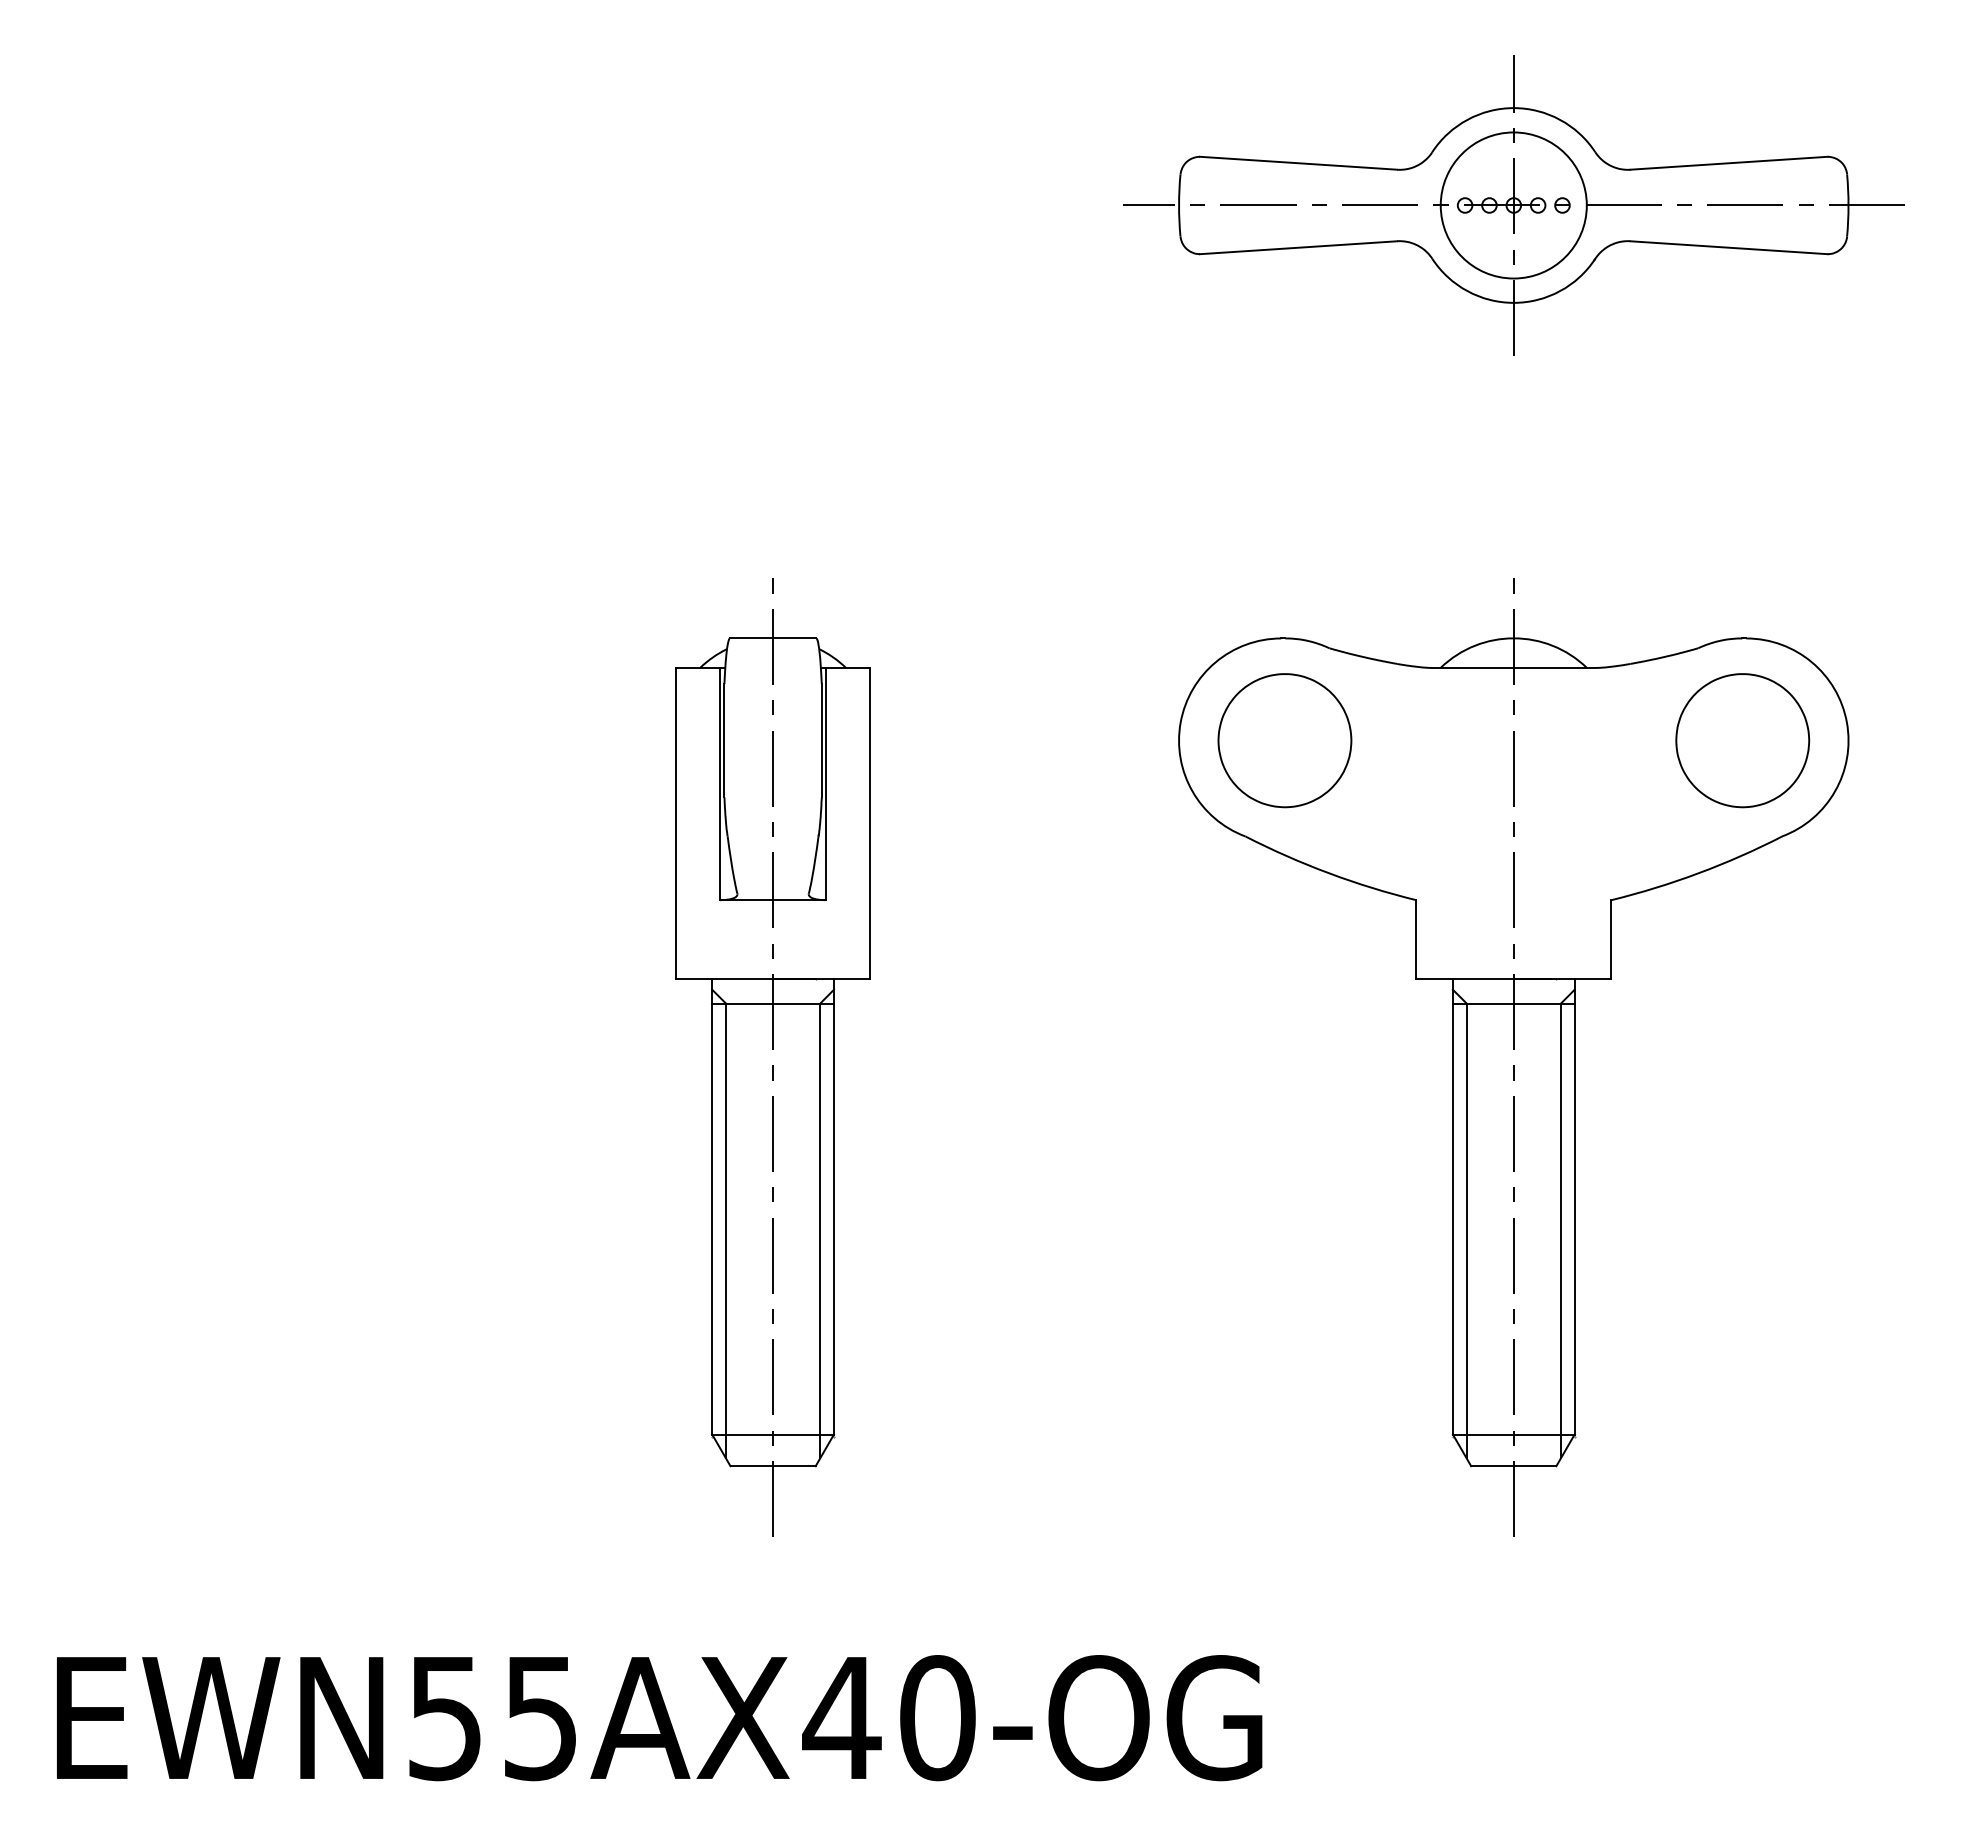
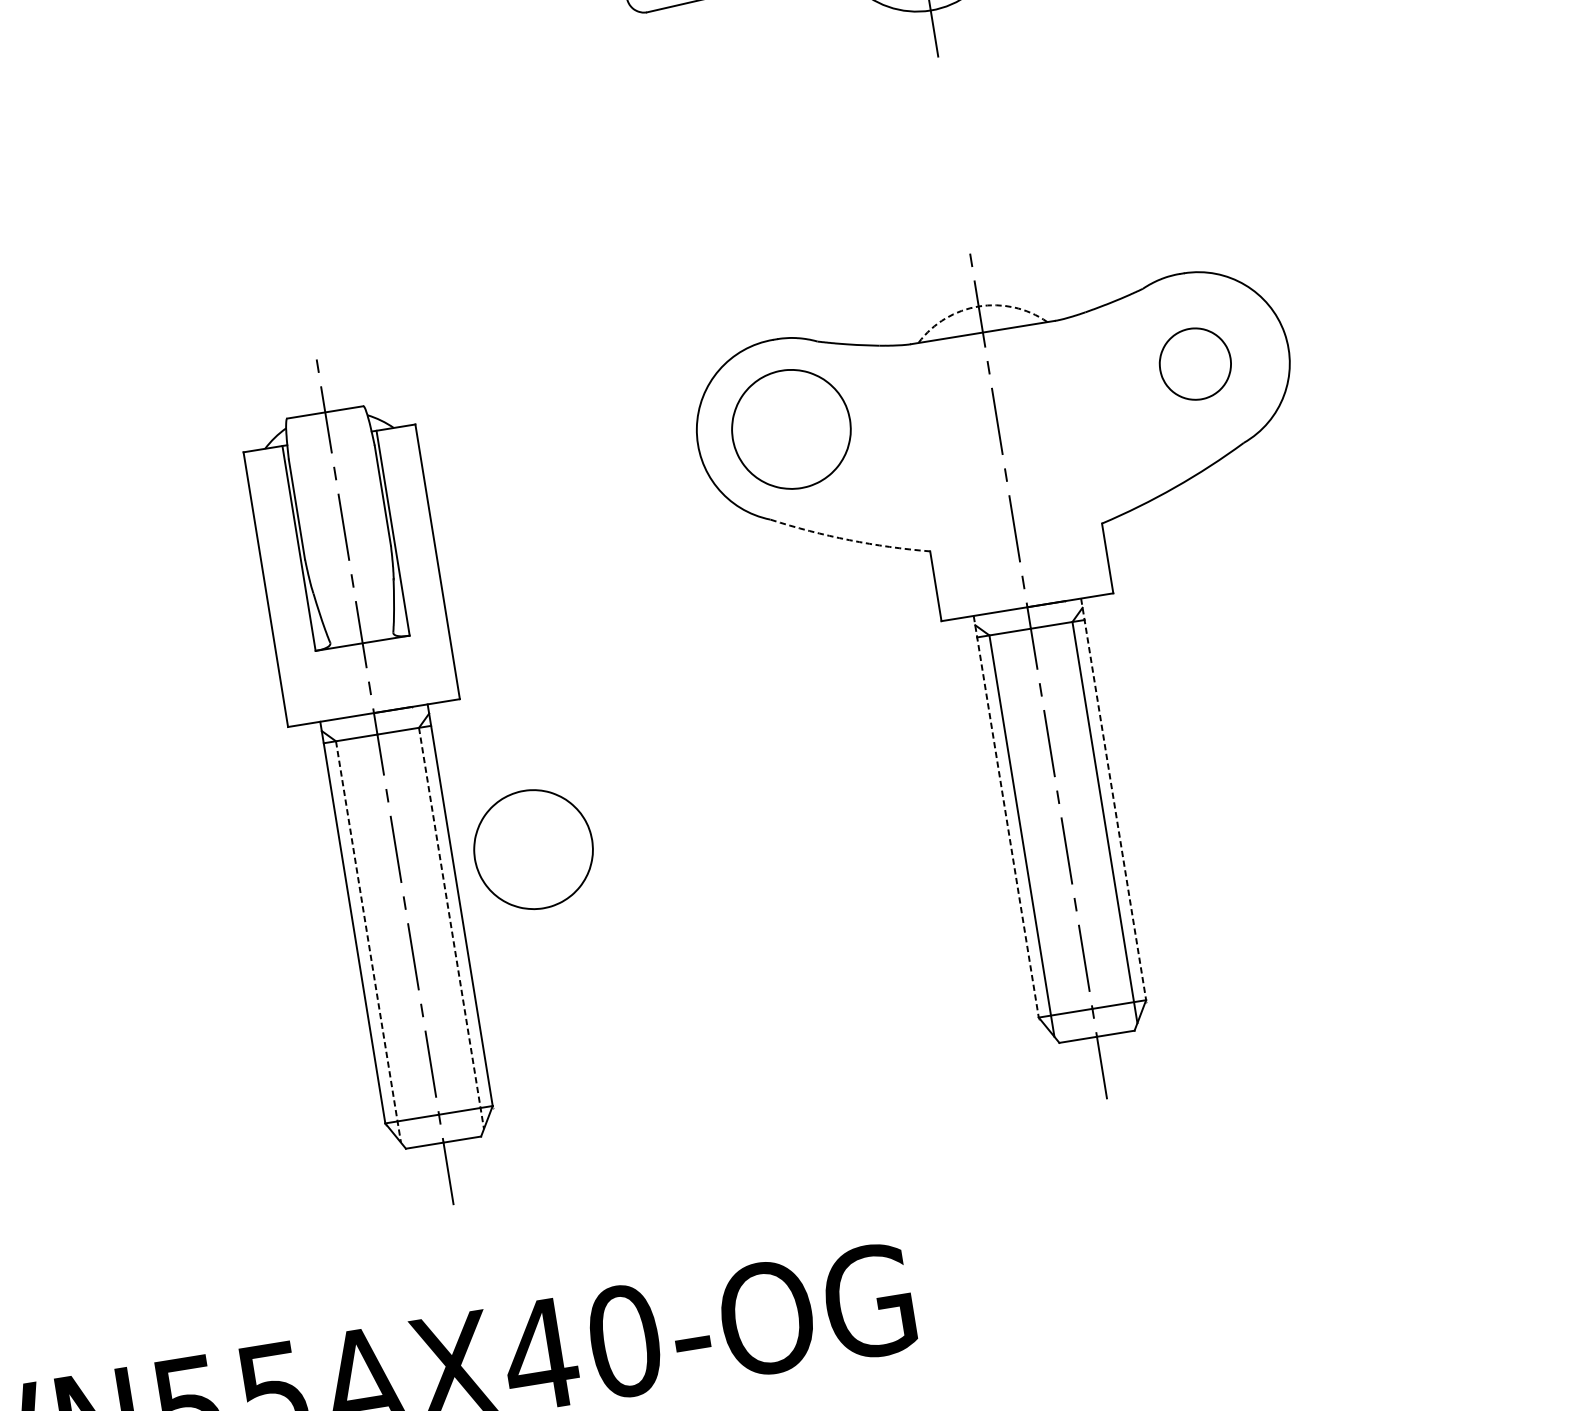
arc: (1513, 638) -> (978, 306), solid -> dashed
part: (1742, 740) -> (1195, 363), size x0.6
arc: (1329, 873) -> (849, 540), solid -> dashed
part: (924, 1158) -> (533, 849), added
line: (1452, 1206) -> (1005, 816), solid -> dashed
line: (1574, 1206) -> (1113, 799), solid -> dashed
line: (726, 1231) -> (368, 942), solid -> dashed
line: (820, 1231) -> (451, 928), solid -> dashed

